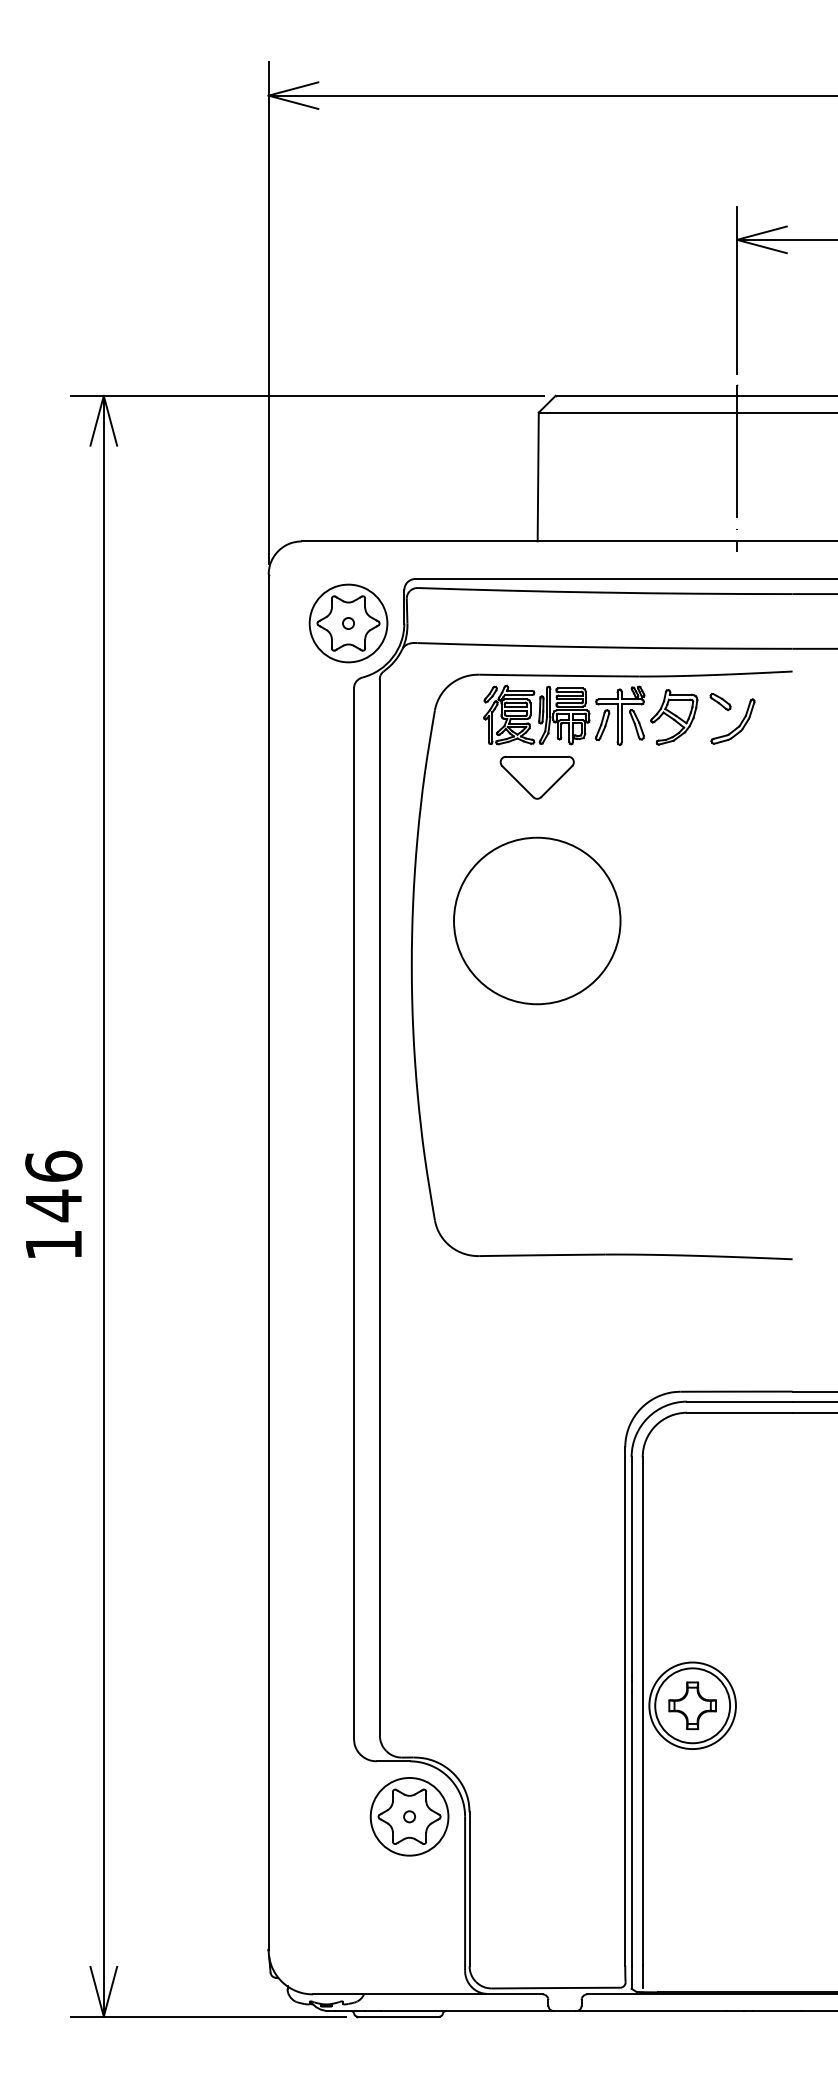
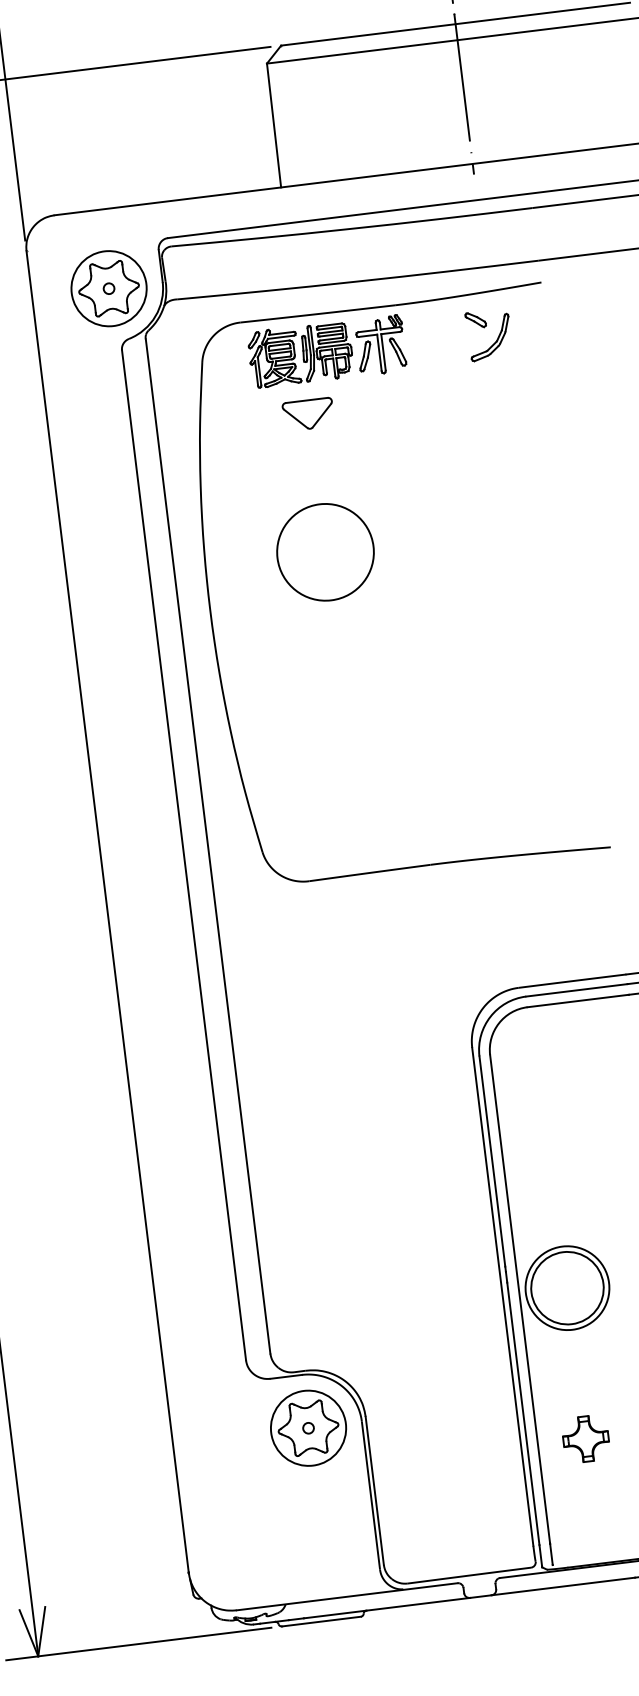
part: (674, 717) -> (433, 340), removed
part: (536, 777) -> (307, 414), size x0.7
circle: (537, 920) -> (325, 551), size x0.6
part: (692, 1705) -> (585, 1438), moved

